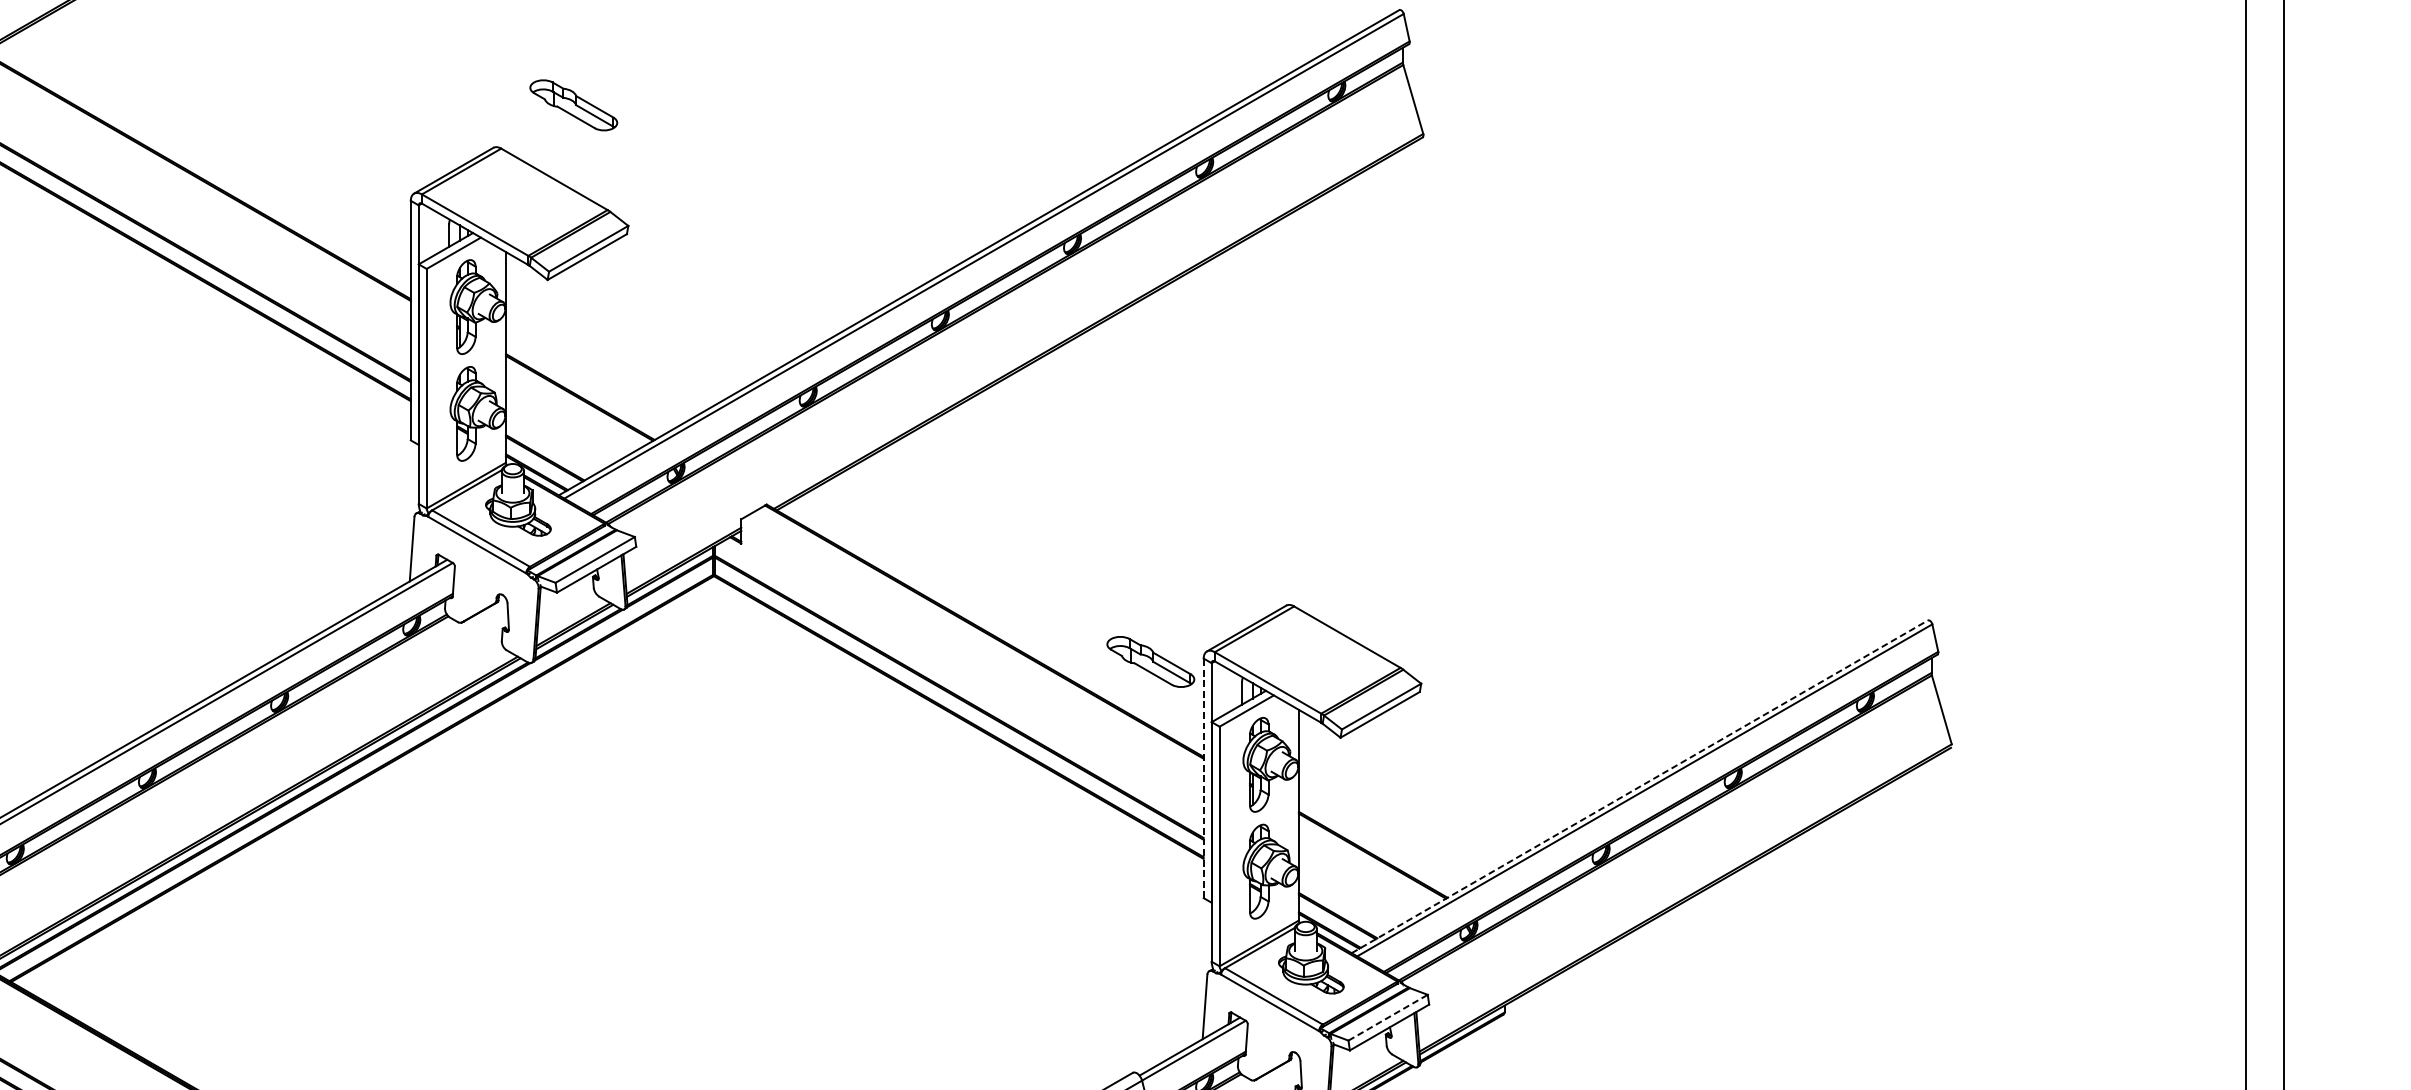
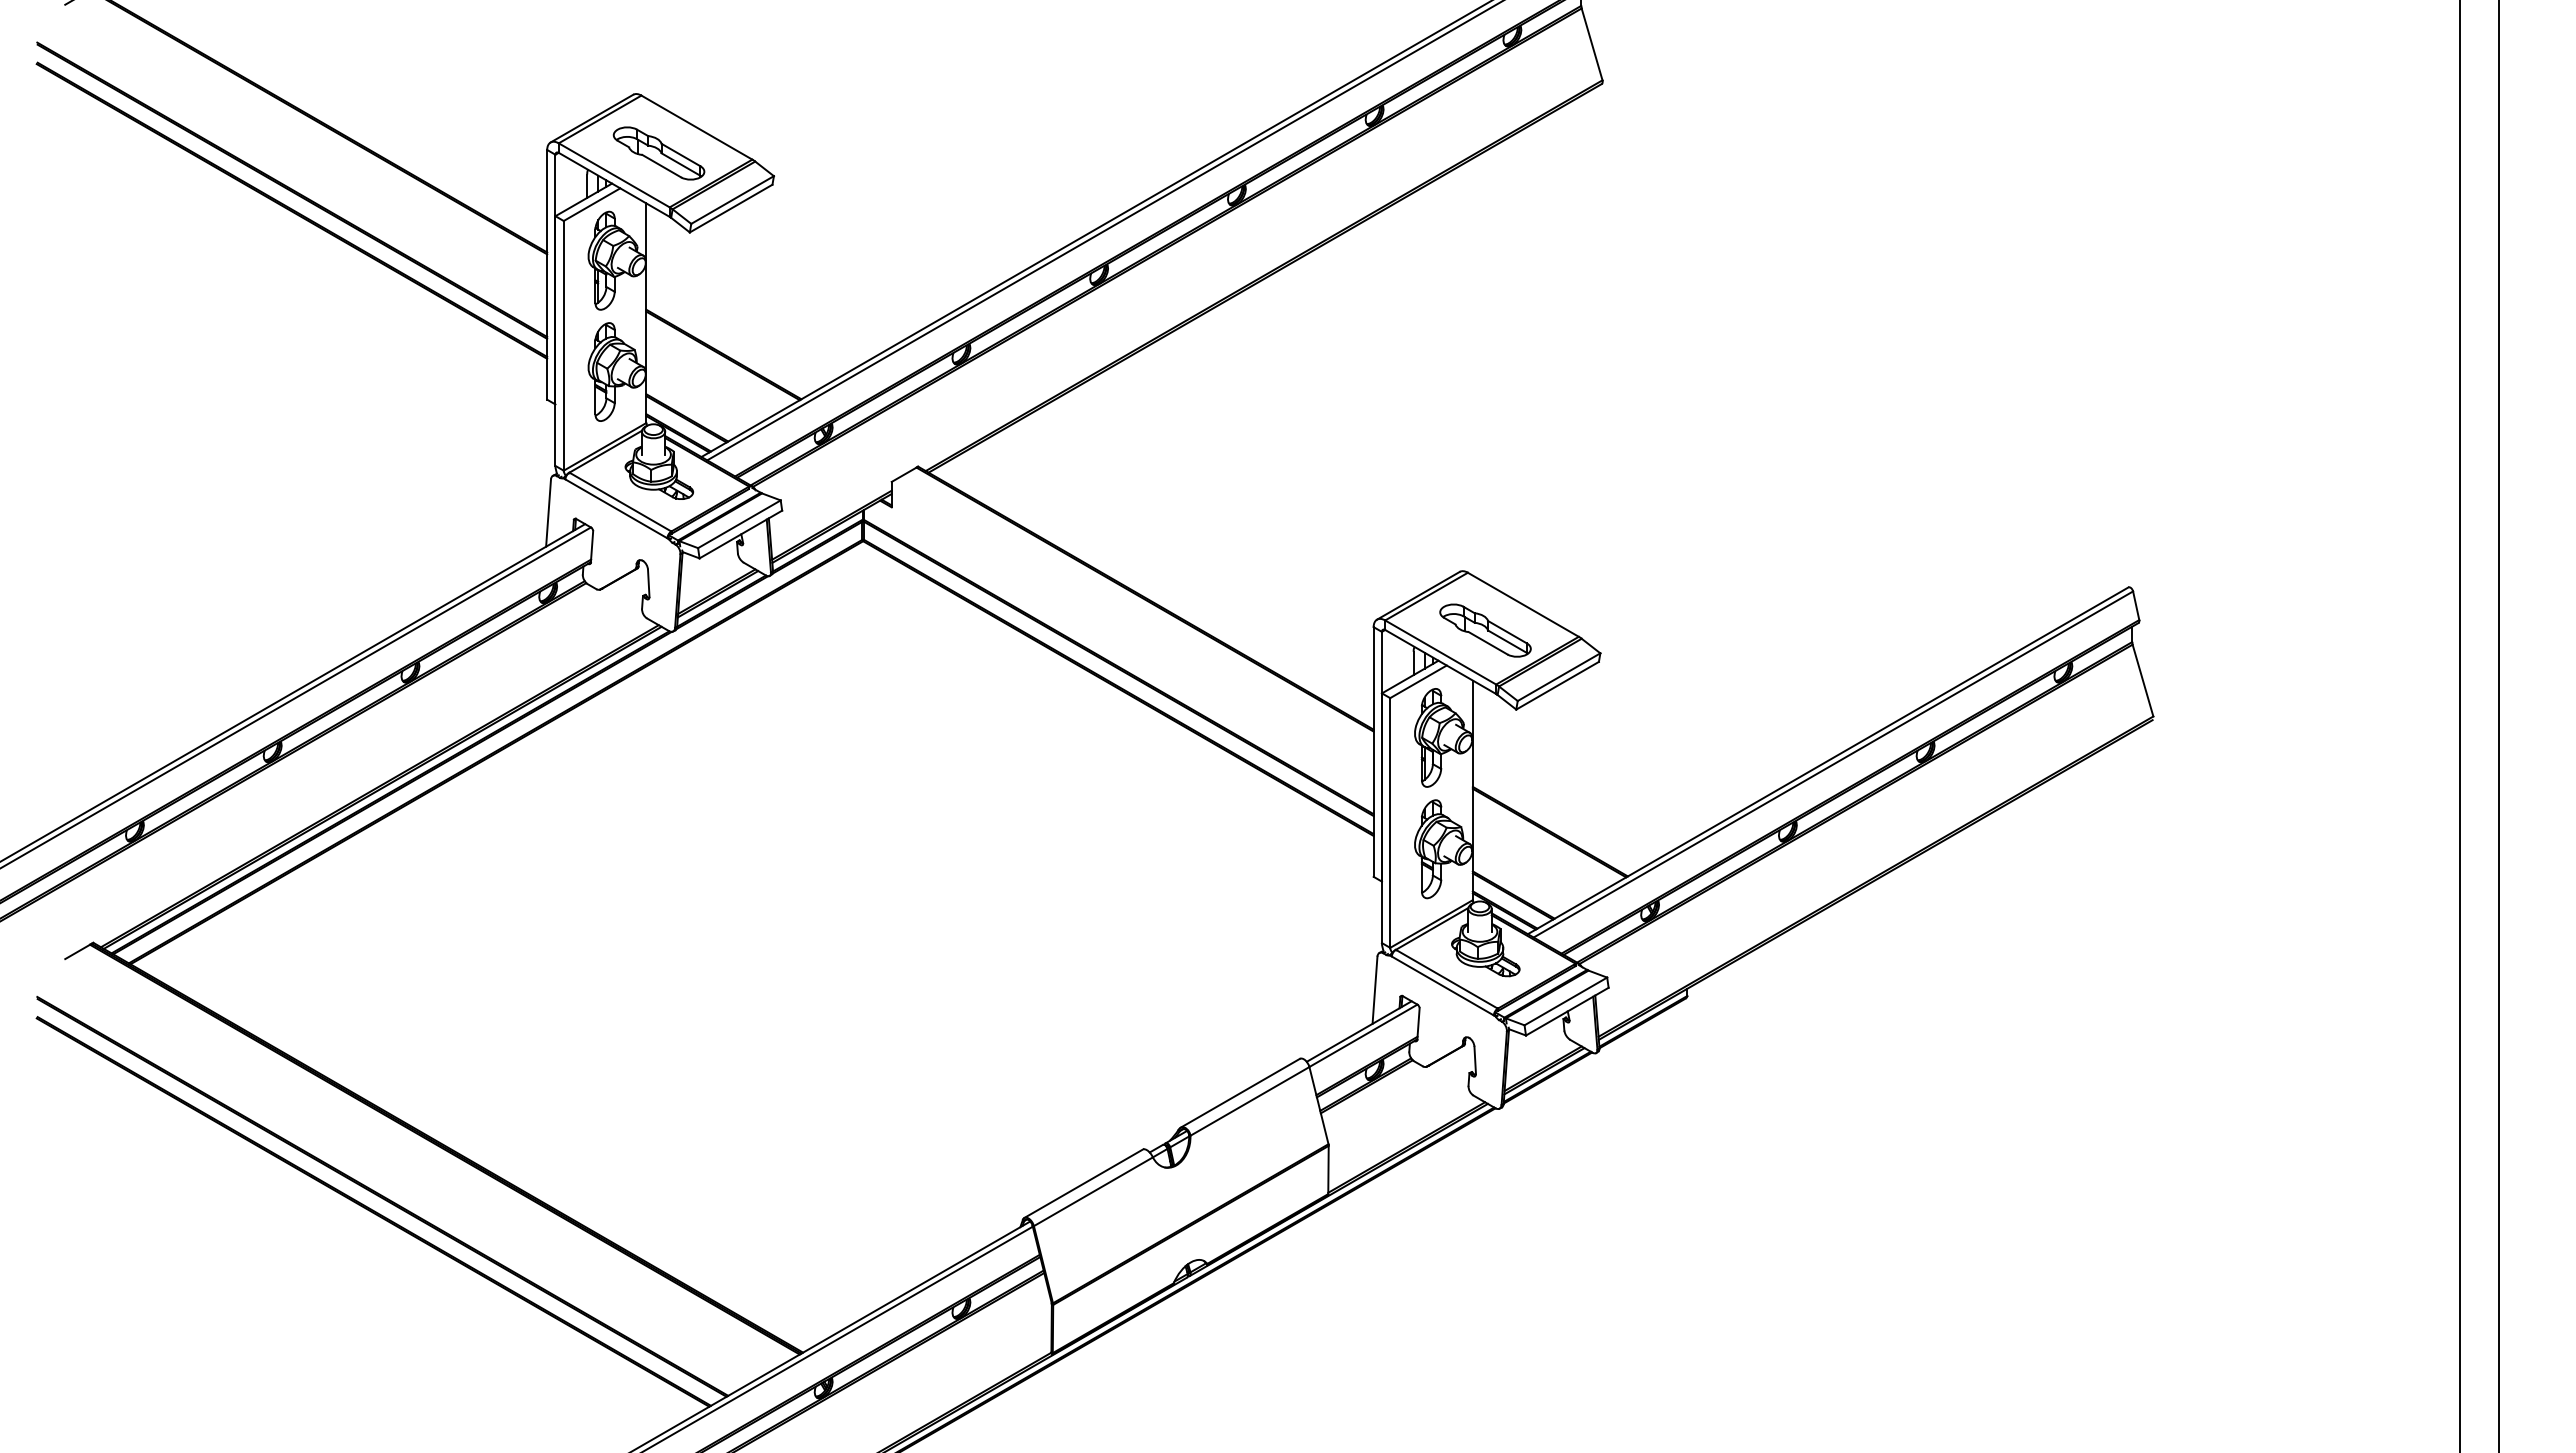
part: (573, 105) -> (658, 153), moved
part: (1150, 661) -> (1485, 630), moved
line: (1203, 778) -> (1373, 752), dashed -> solid
line: (1640, 786) -> (1828, 760), dashed -> solid
line: (1387, 1017) -> (1565, 1001), dashed -> solid

